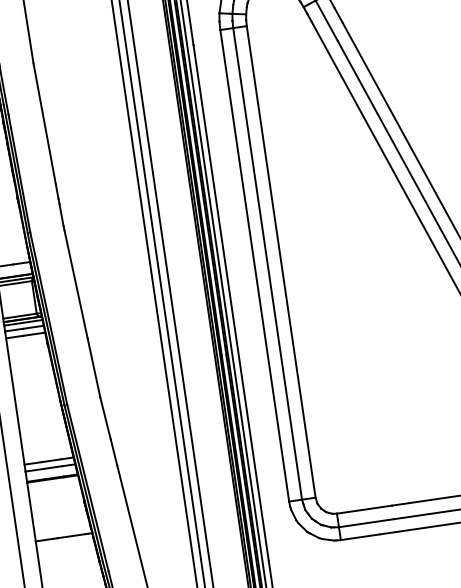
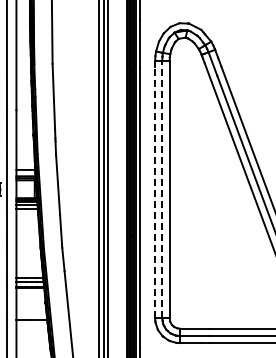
line: (268, 263) -> (162, 189), solid -> dashed
line: (256, 271) -> (155, 192), solid -> dashed

